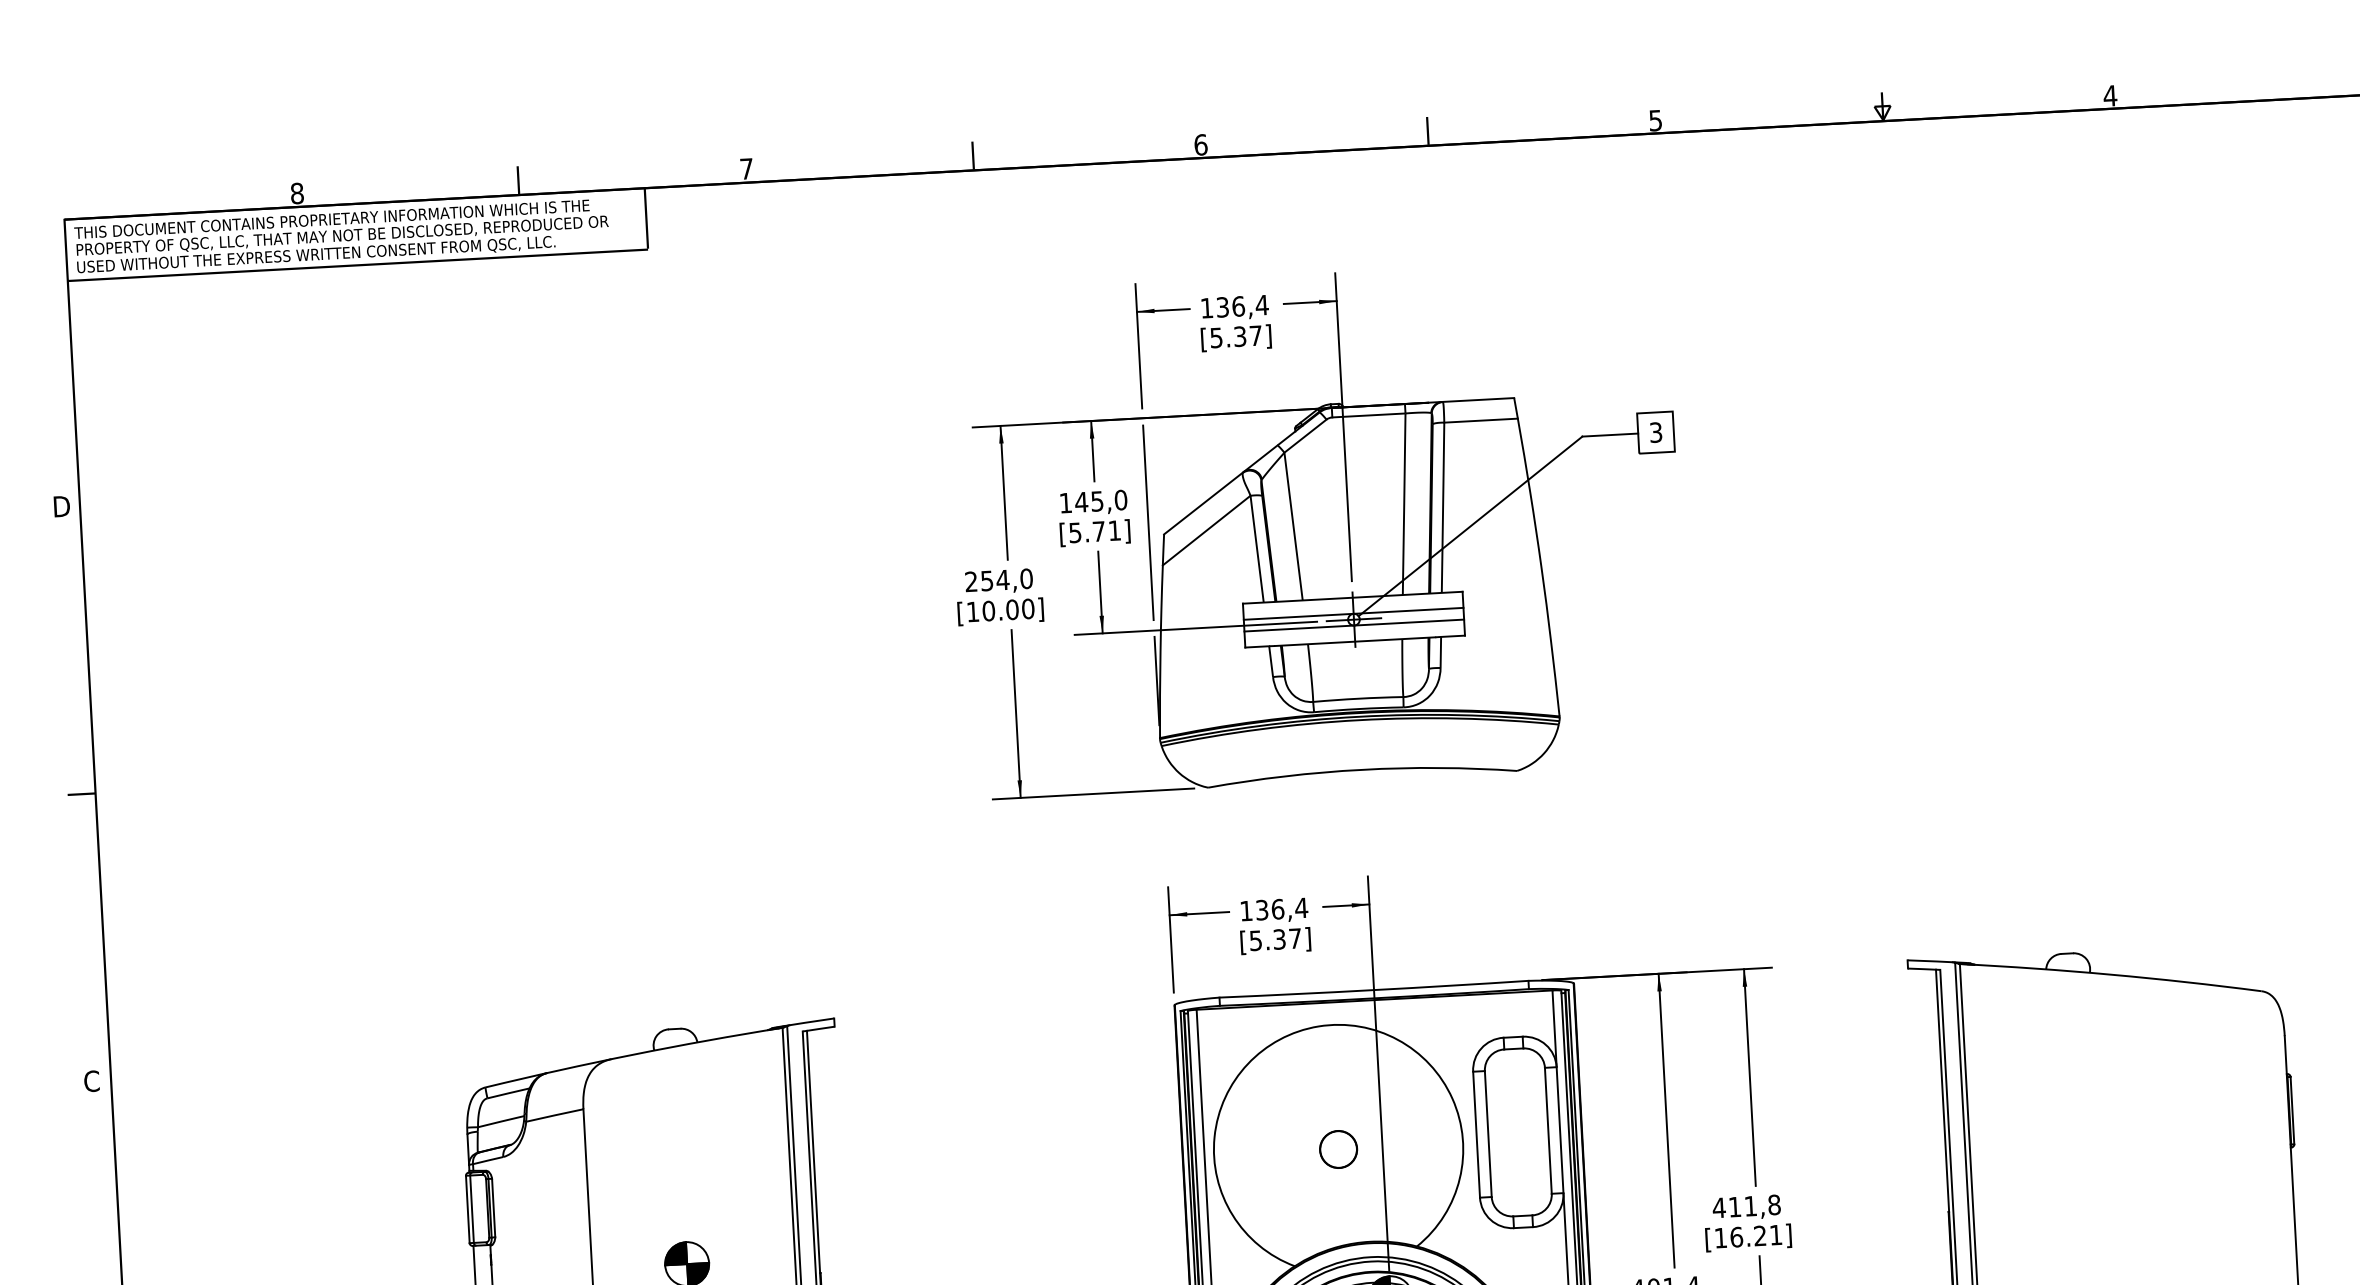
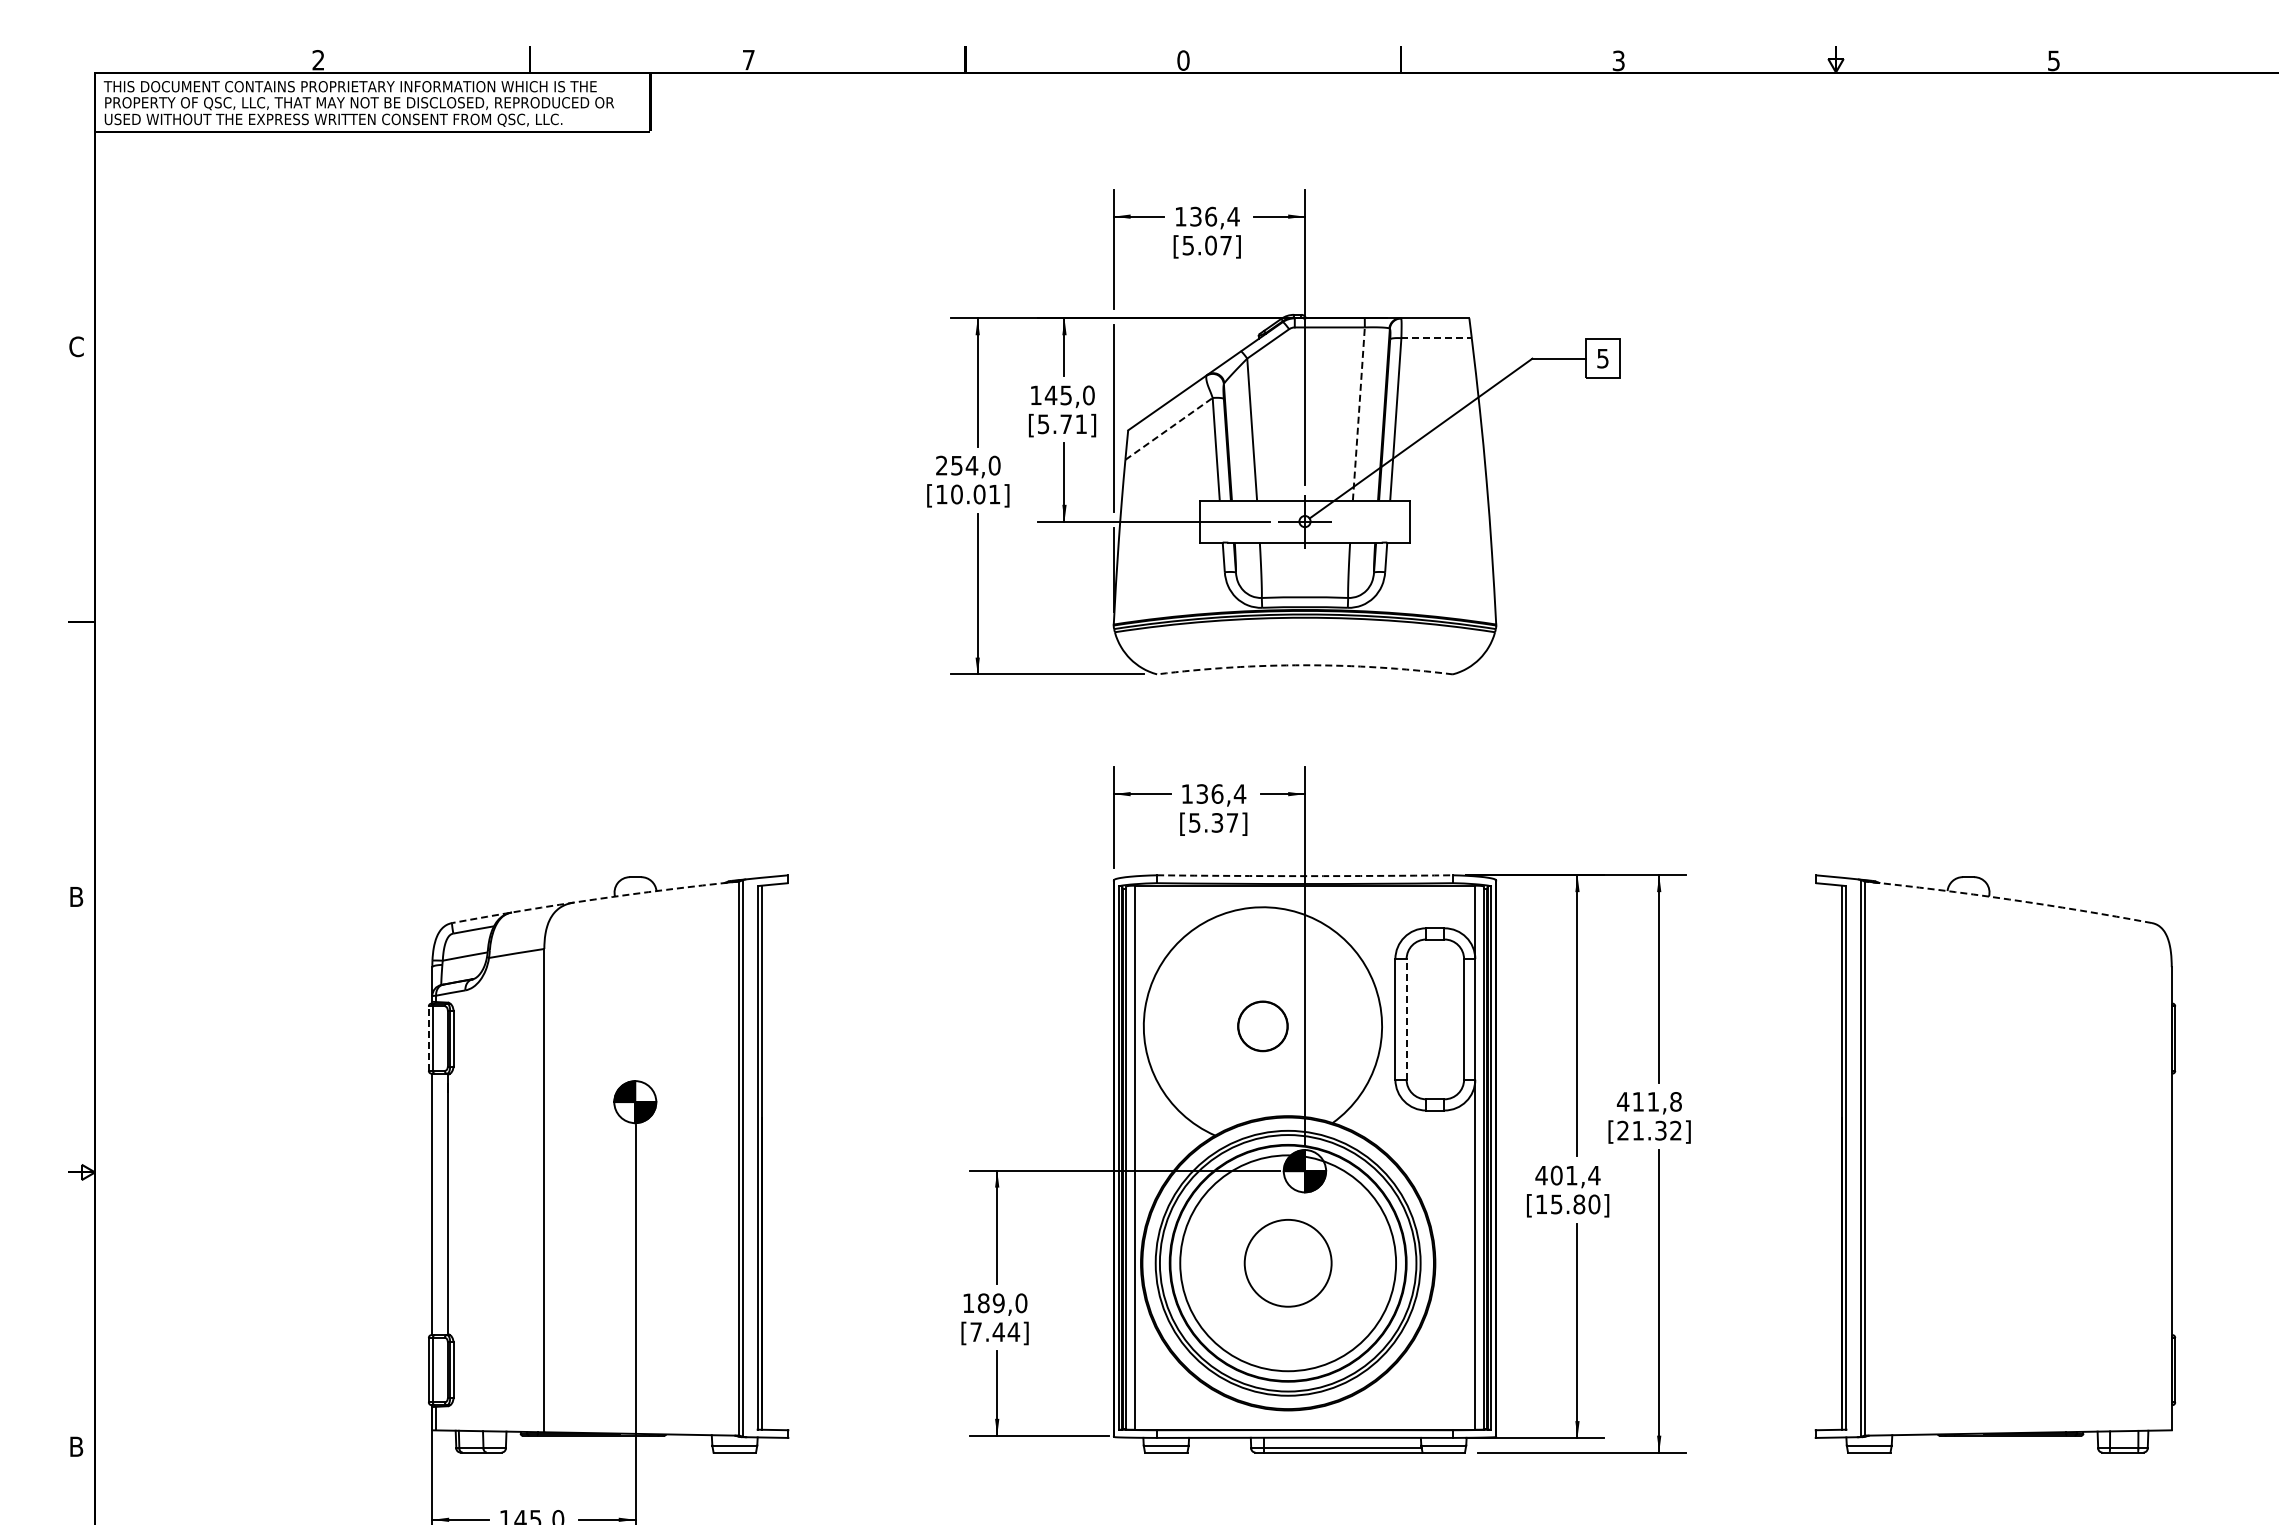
text: (2109, 95) -> (2053, 60), 4 -> 5
text: (1655, 120) -> (1618, 60), 5 -> 3
text: (1200, 144) -> (1183, 60), 6 -> 0
text: (297, 193) -> (318, 60), 8 -> 2
text: (1239, 336) -> (1210, 245), [5.37] -> [5.07]
line: (1482, 420) -> (1437, 338), solid -> dashed
text: (1655, 431) -> (1602, 357), 3 -> 5
arc: (1403, 504) -> (1358, 414), solid -> dashed
text: (61, 506) -> (77, 346), D -> C
line: (1207, 530) -> (1169, 428), solid -> dashed
text: (1028, 608) -> (994, 494), [10.00] -> [10.01]
line: (1353, 613) -> (1304, 515), removed
line: (1353, 625) -> (1304, 527), removed
arc: (1362, 770) -> (1305, 665), solid -> dashed
arc: (2111, 974) -> (2009, 899), solid -> dashed
arc: (1374, 990) -> (1305, 876), solid -> dashed
arc: (633, 1054) -> (594, 899), solid -> dashed
text: (91, 1080) -> (76, 896), C -> B
line: (1488, 1133) -> (1406, 1018), solid -> dashed
part: (1338, 1149) -> (1262, 1026), size x1.4
line: (467, 1209) -> (428, 1038), solid -> dashed
text: (1748, 1236) -> (1649, 1130), [16.21] -> [21.32]

